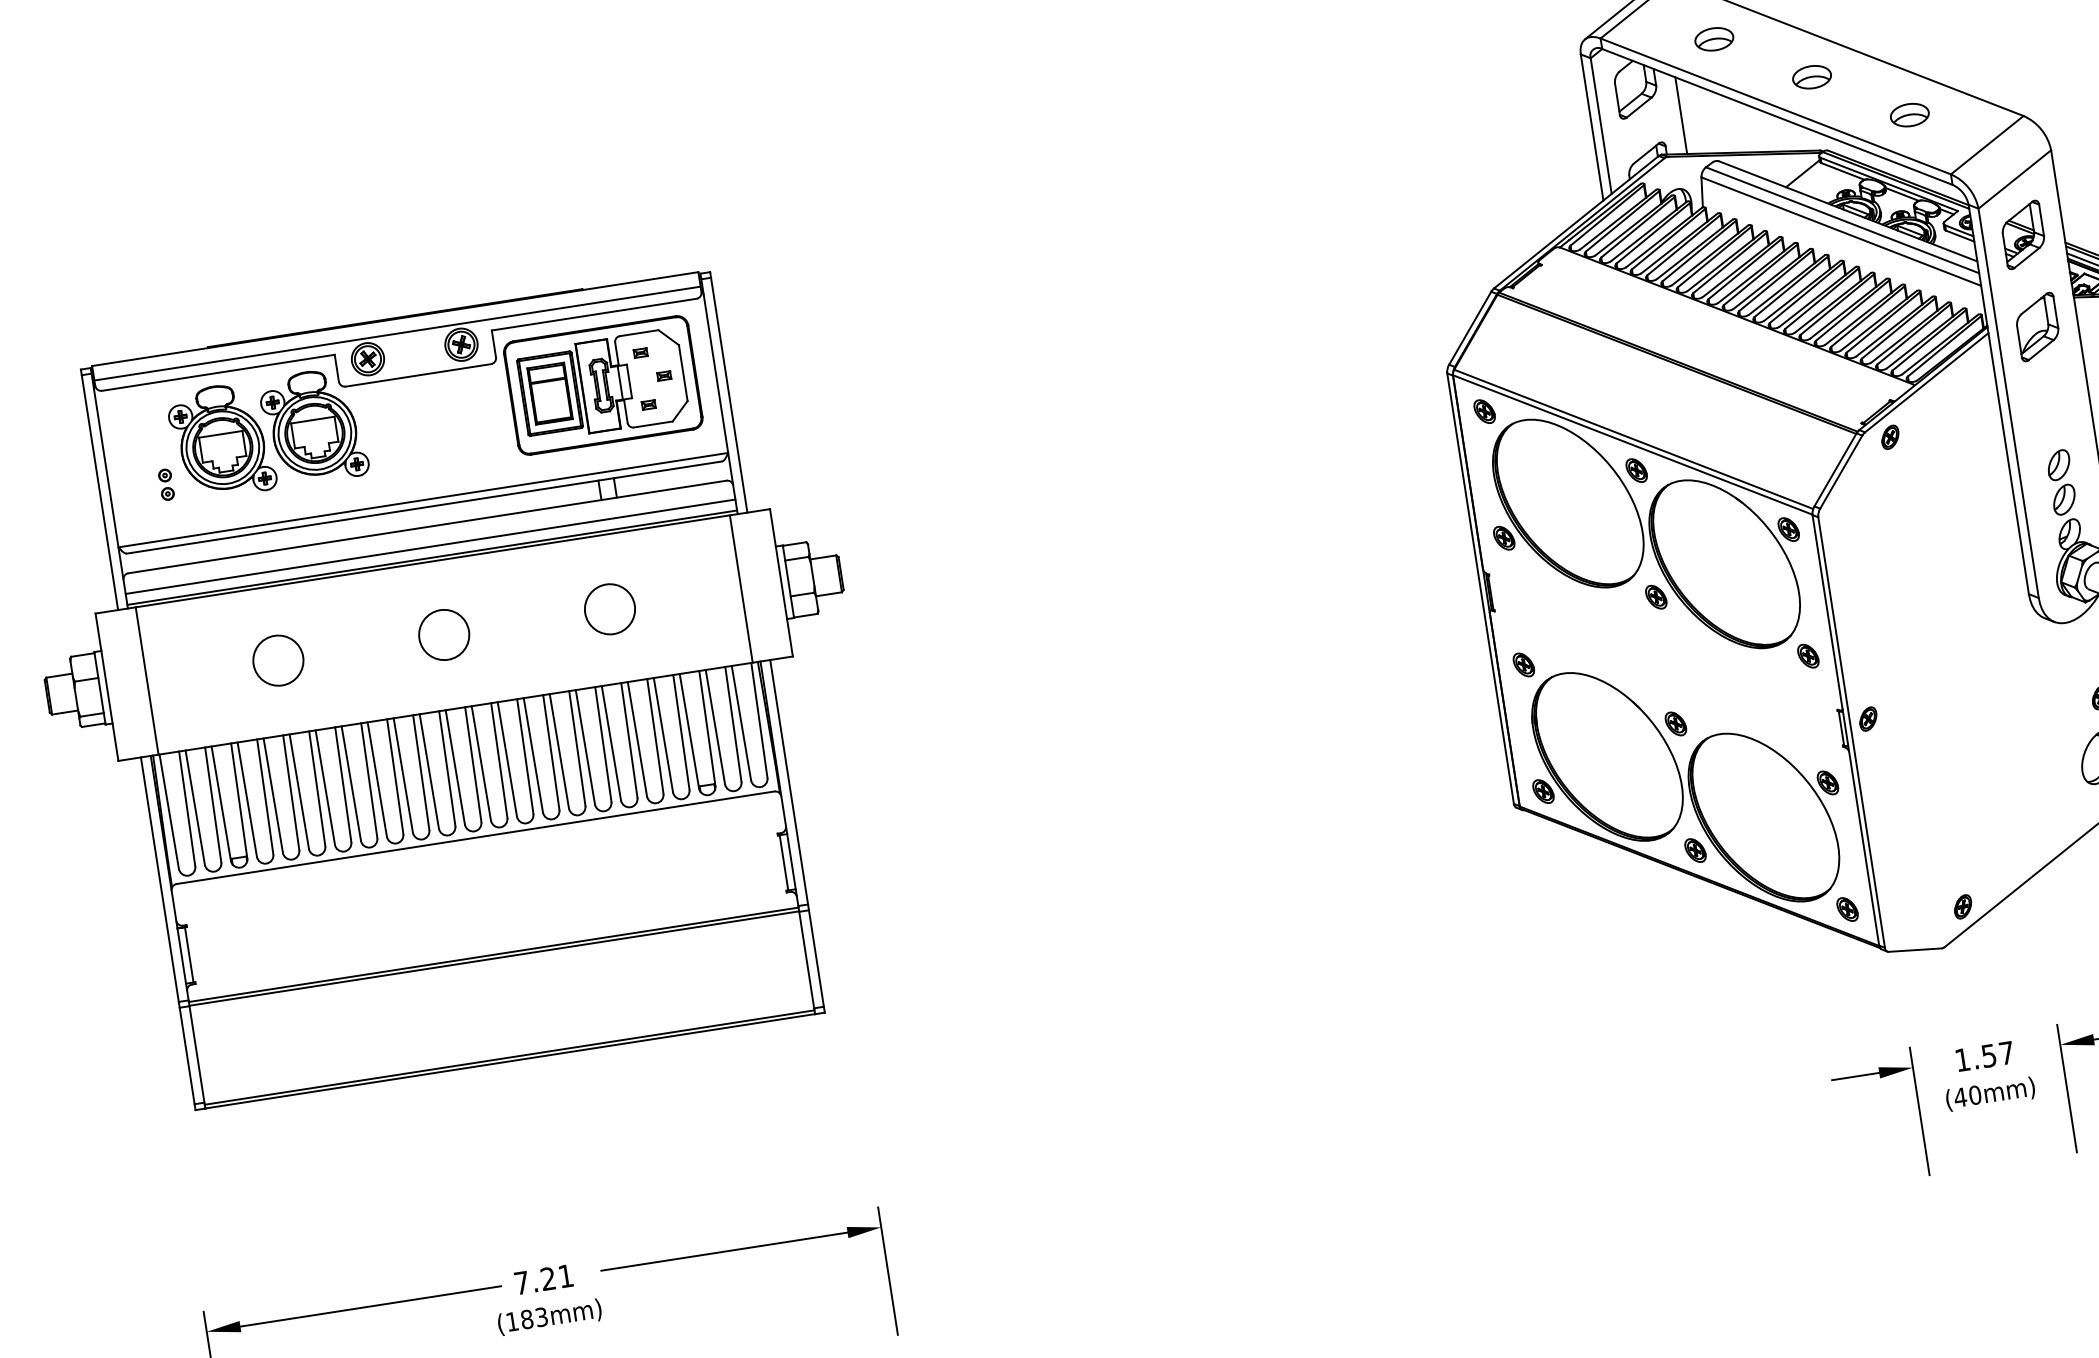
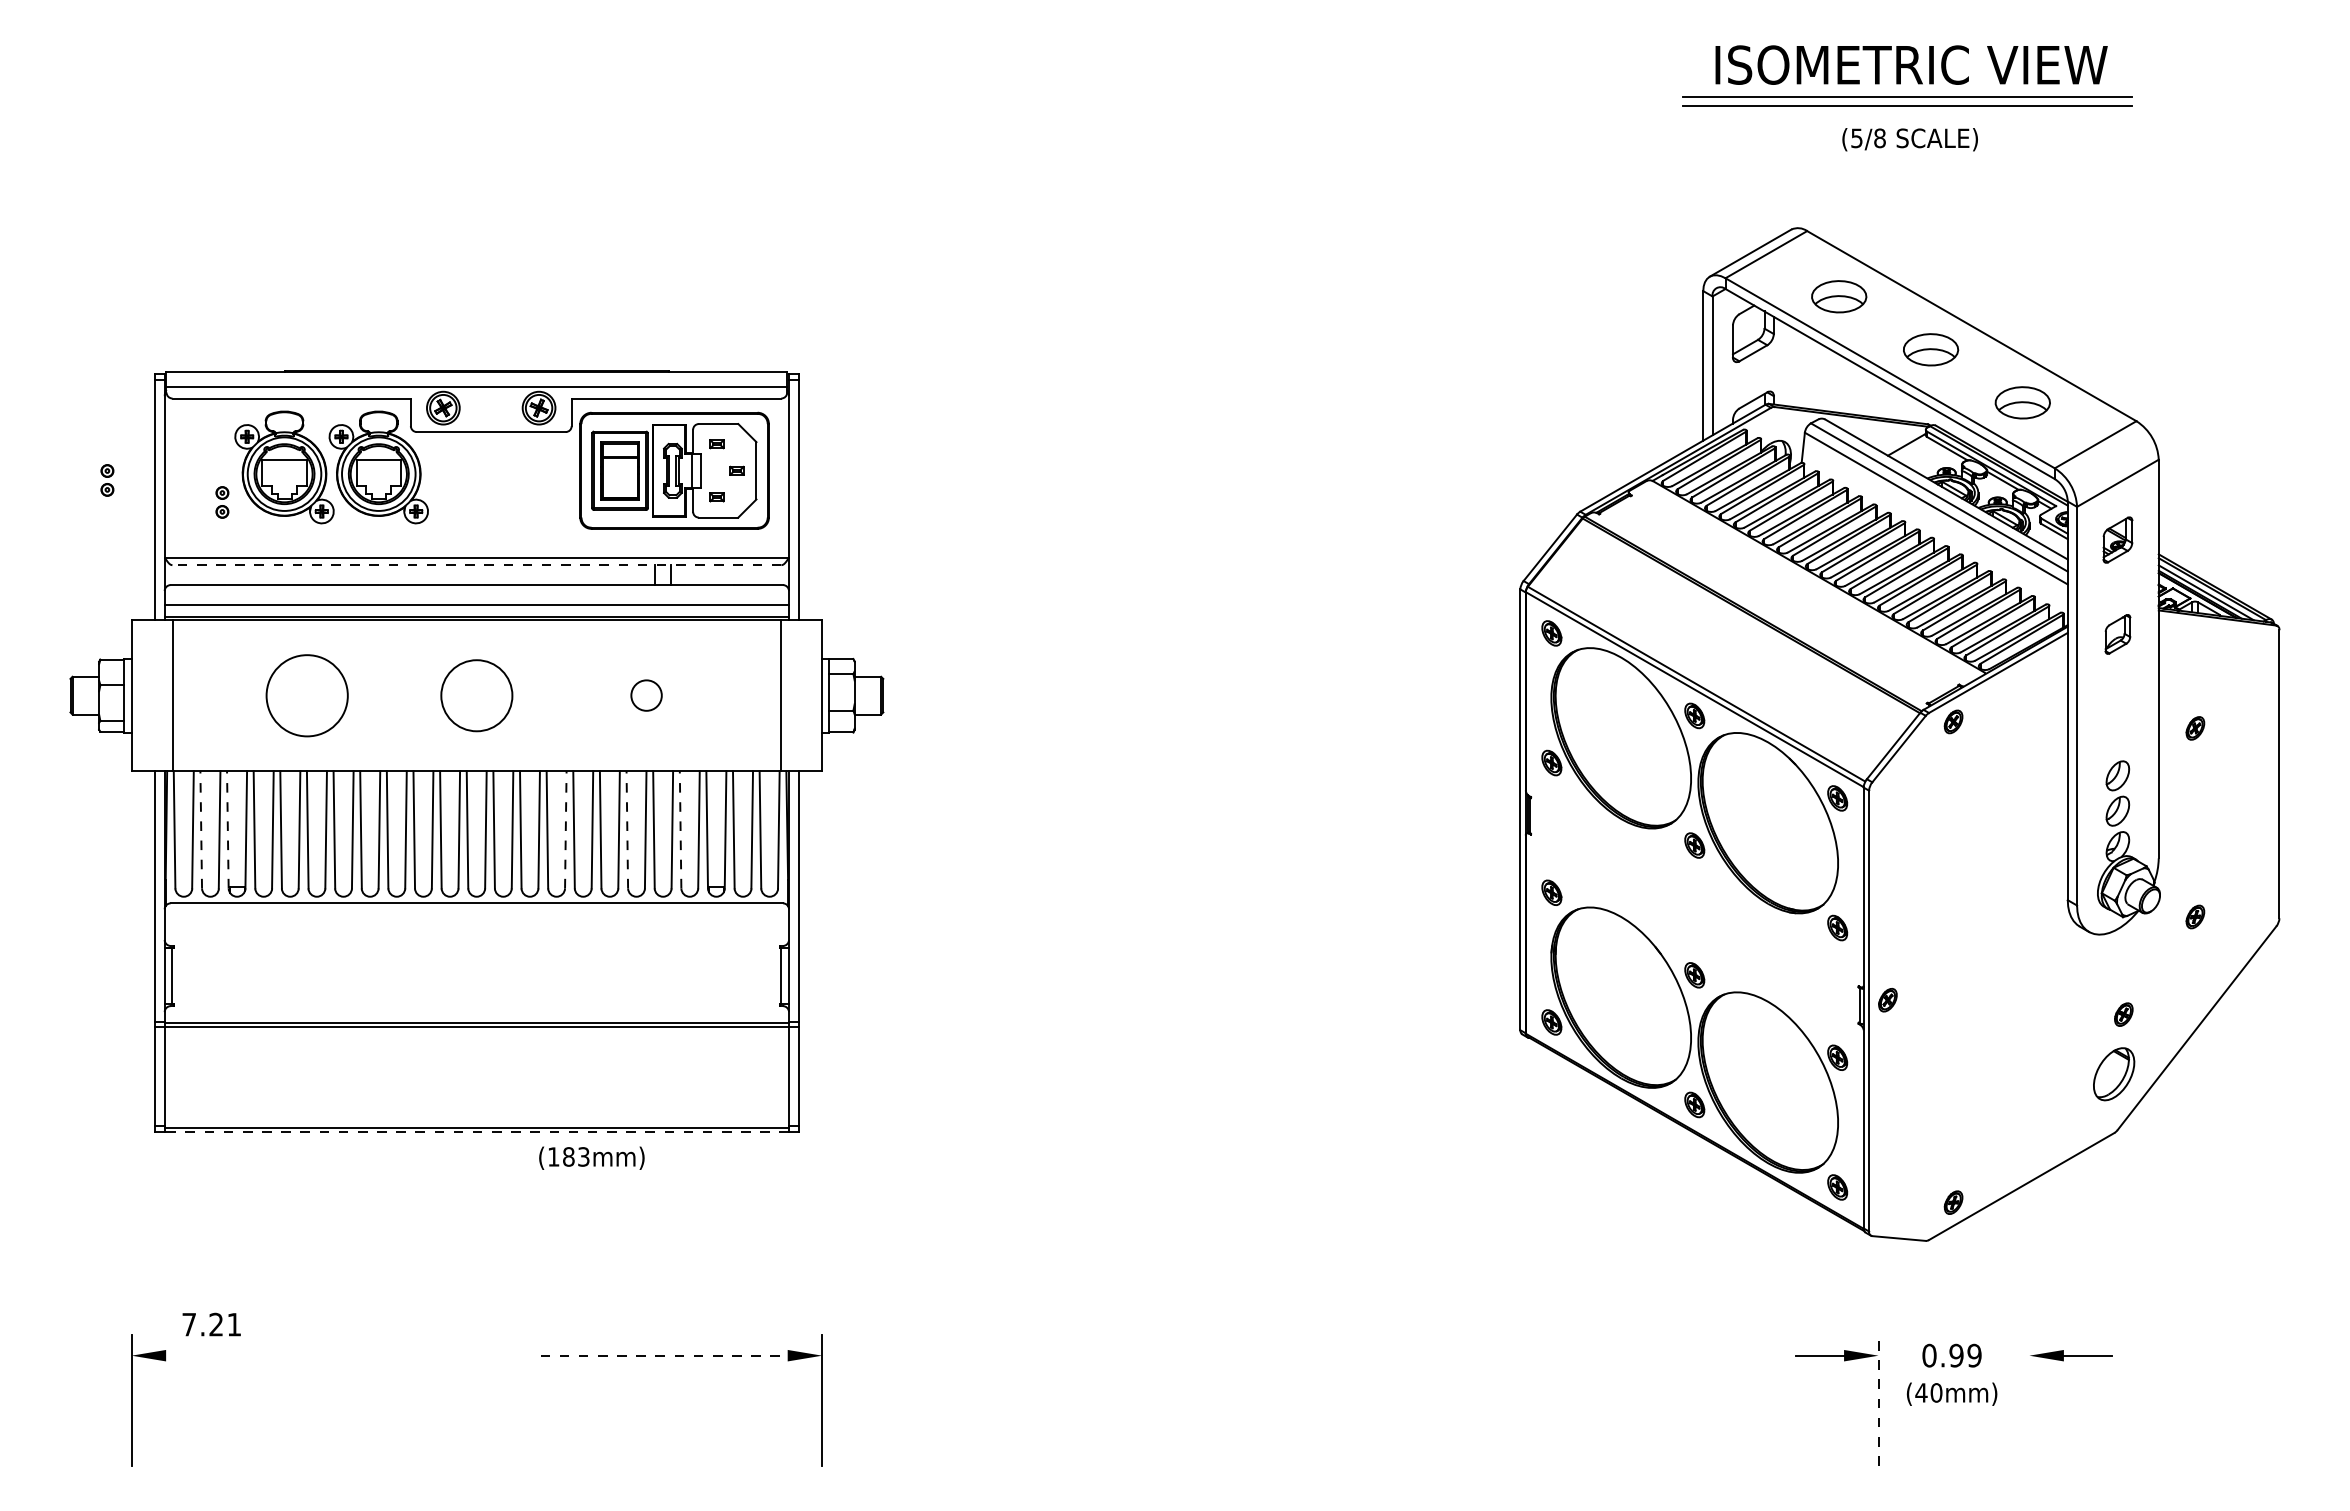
part: (1713, 39) -> (1838, 296), size x1.4
part: (1811, 77) -> (1930, 349), size x1.4
part: (1909, 114) -> (2022, 402), size x1.4
line: (1681, 115) -> (1794, 367), removed
part: (2022, 234) -> (2117, 539), size x0.7
part: (2037, 327) -> (2117, 634), size x0.6
part: (50, 480) -> (107, 480), added
line: (424, 507) -> (476, 565), solid -> dashed
circle: (609, 609) -> (646, 695), size x0.6
circle: (443, 634) -> (476, 695), size x1.4
circle: (277, 660) -> (306, 695), size x1.6
line: (663, 734) -> (680, 829), solid -> dashed
line: (611, 742) -> (627, 829), solid -> dashed
line: (550, 752) -> (565, 829), solid -> dashed
line: (220, 803) -> (227, 829), solid -> dashed
line: (195, 807) -> (201, 829), solid -> dashed
text: (1984, 1056) -> (1951, 1355), 1.57 -> 0.99
line: (509, 1061) -> (476, 1132), solid -> dashed
line: (2067, 1088) -> (2029, 1400), removed
line: (1919, 1110) -> (1878, 1399), solid -> dashed
line: (730, 1250) -> (667, 1355), solid -> dashed
text: (543, 1279) -> (211, 1324), moved
line: (364, 1307) -> (293, 1355), removed
text: (549, 1316) -> (591, 1157), moved

